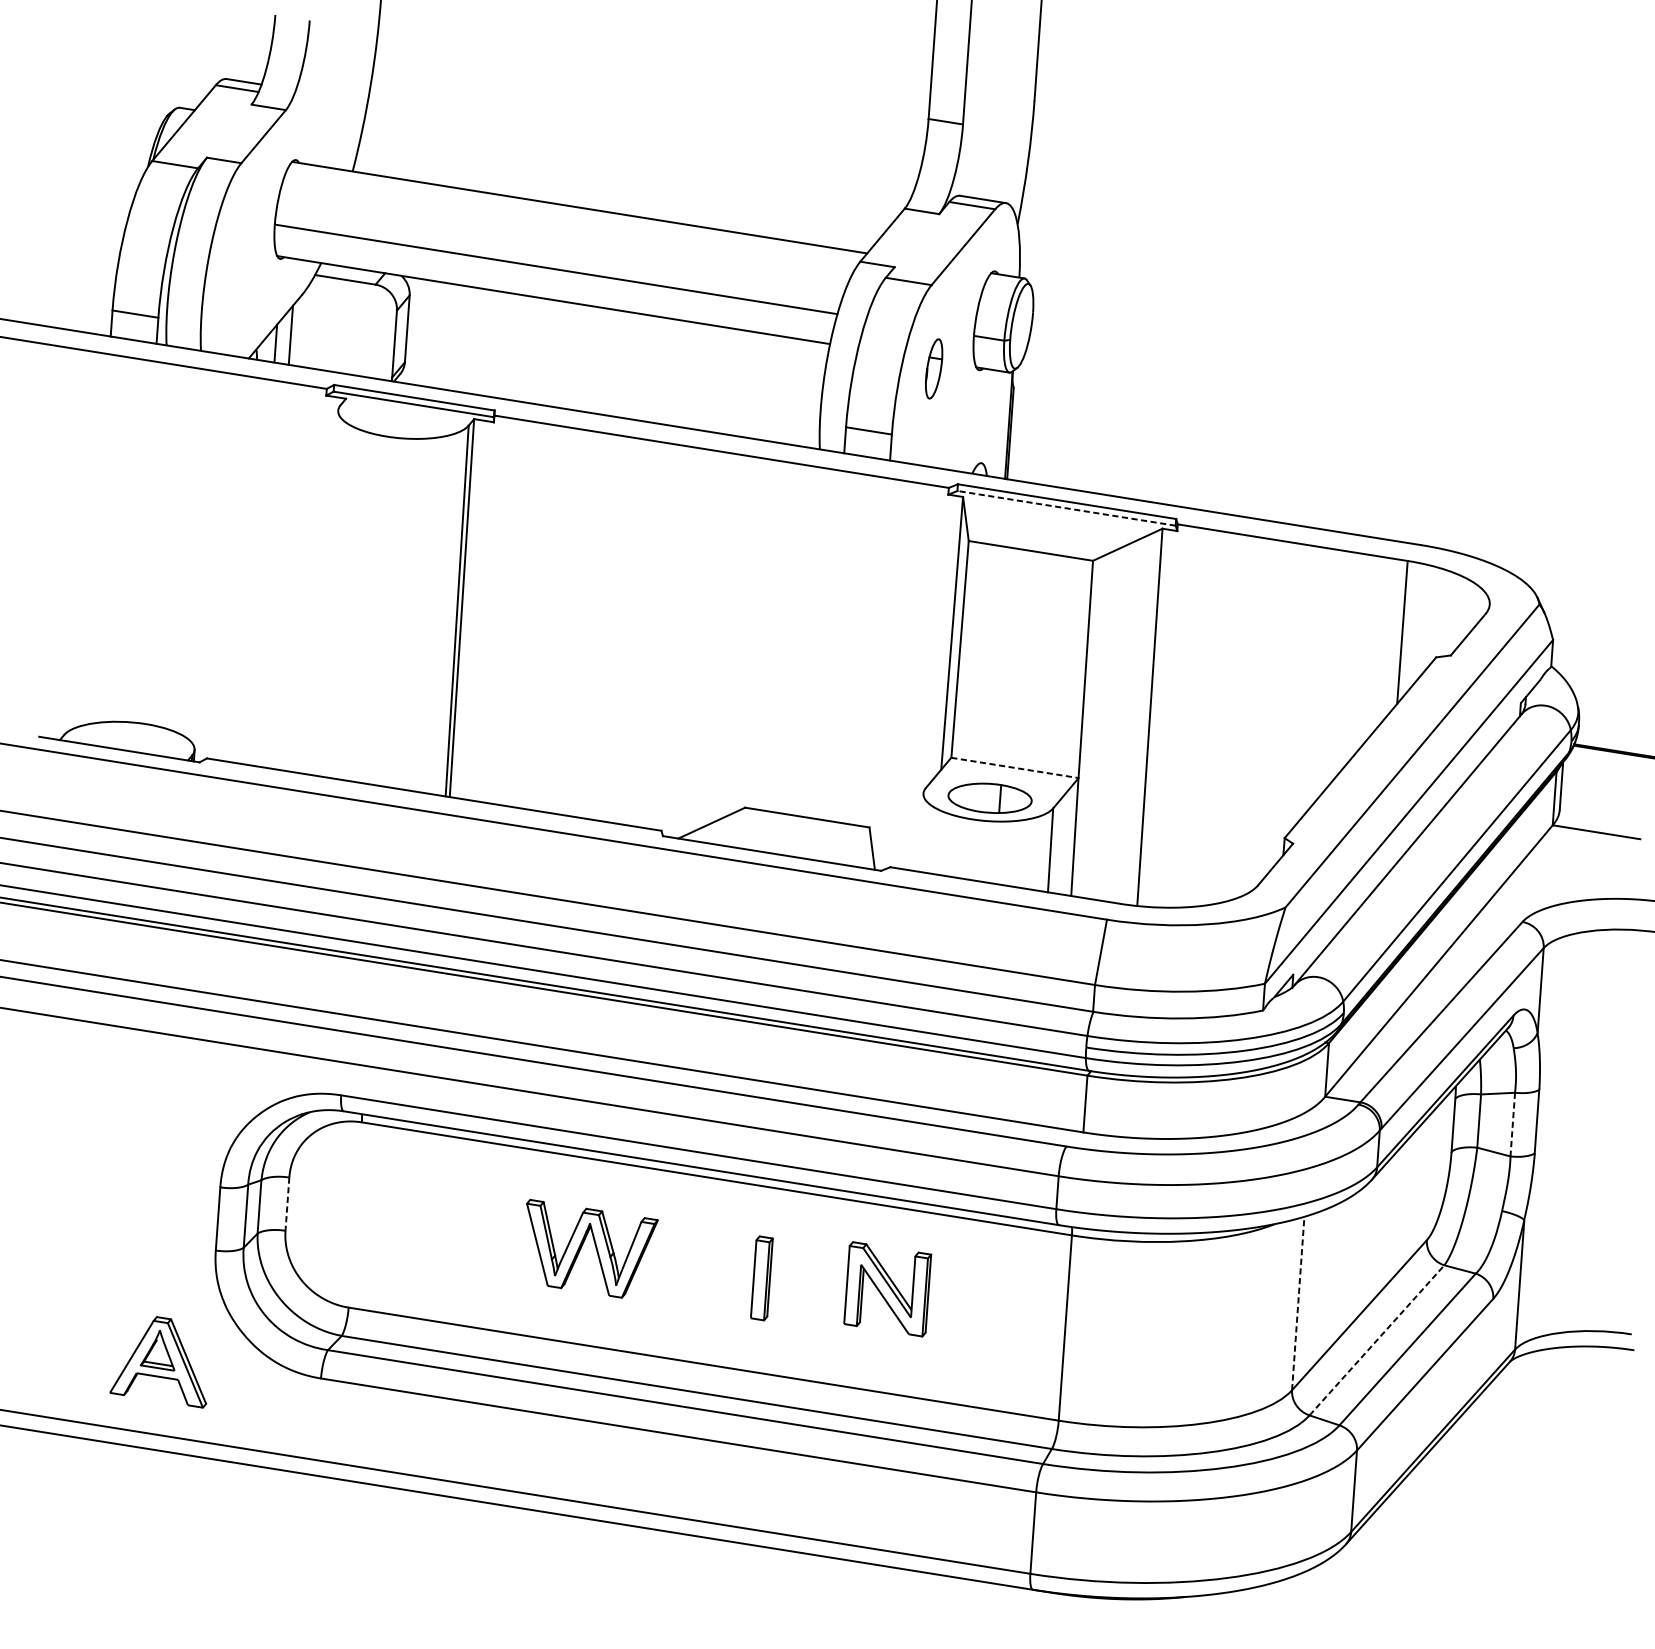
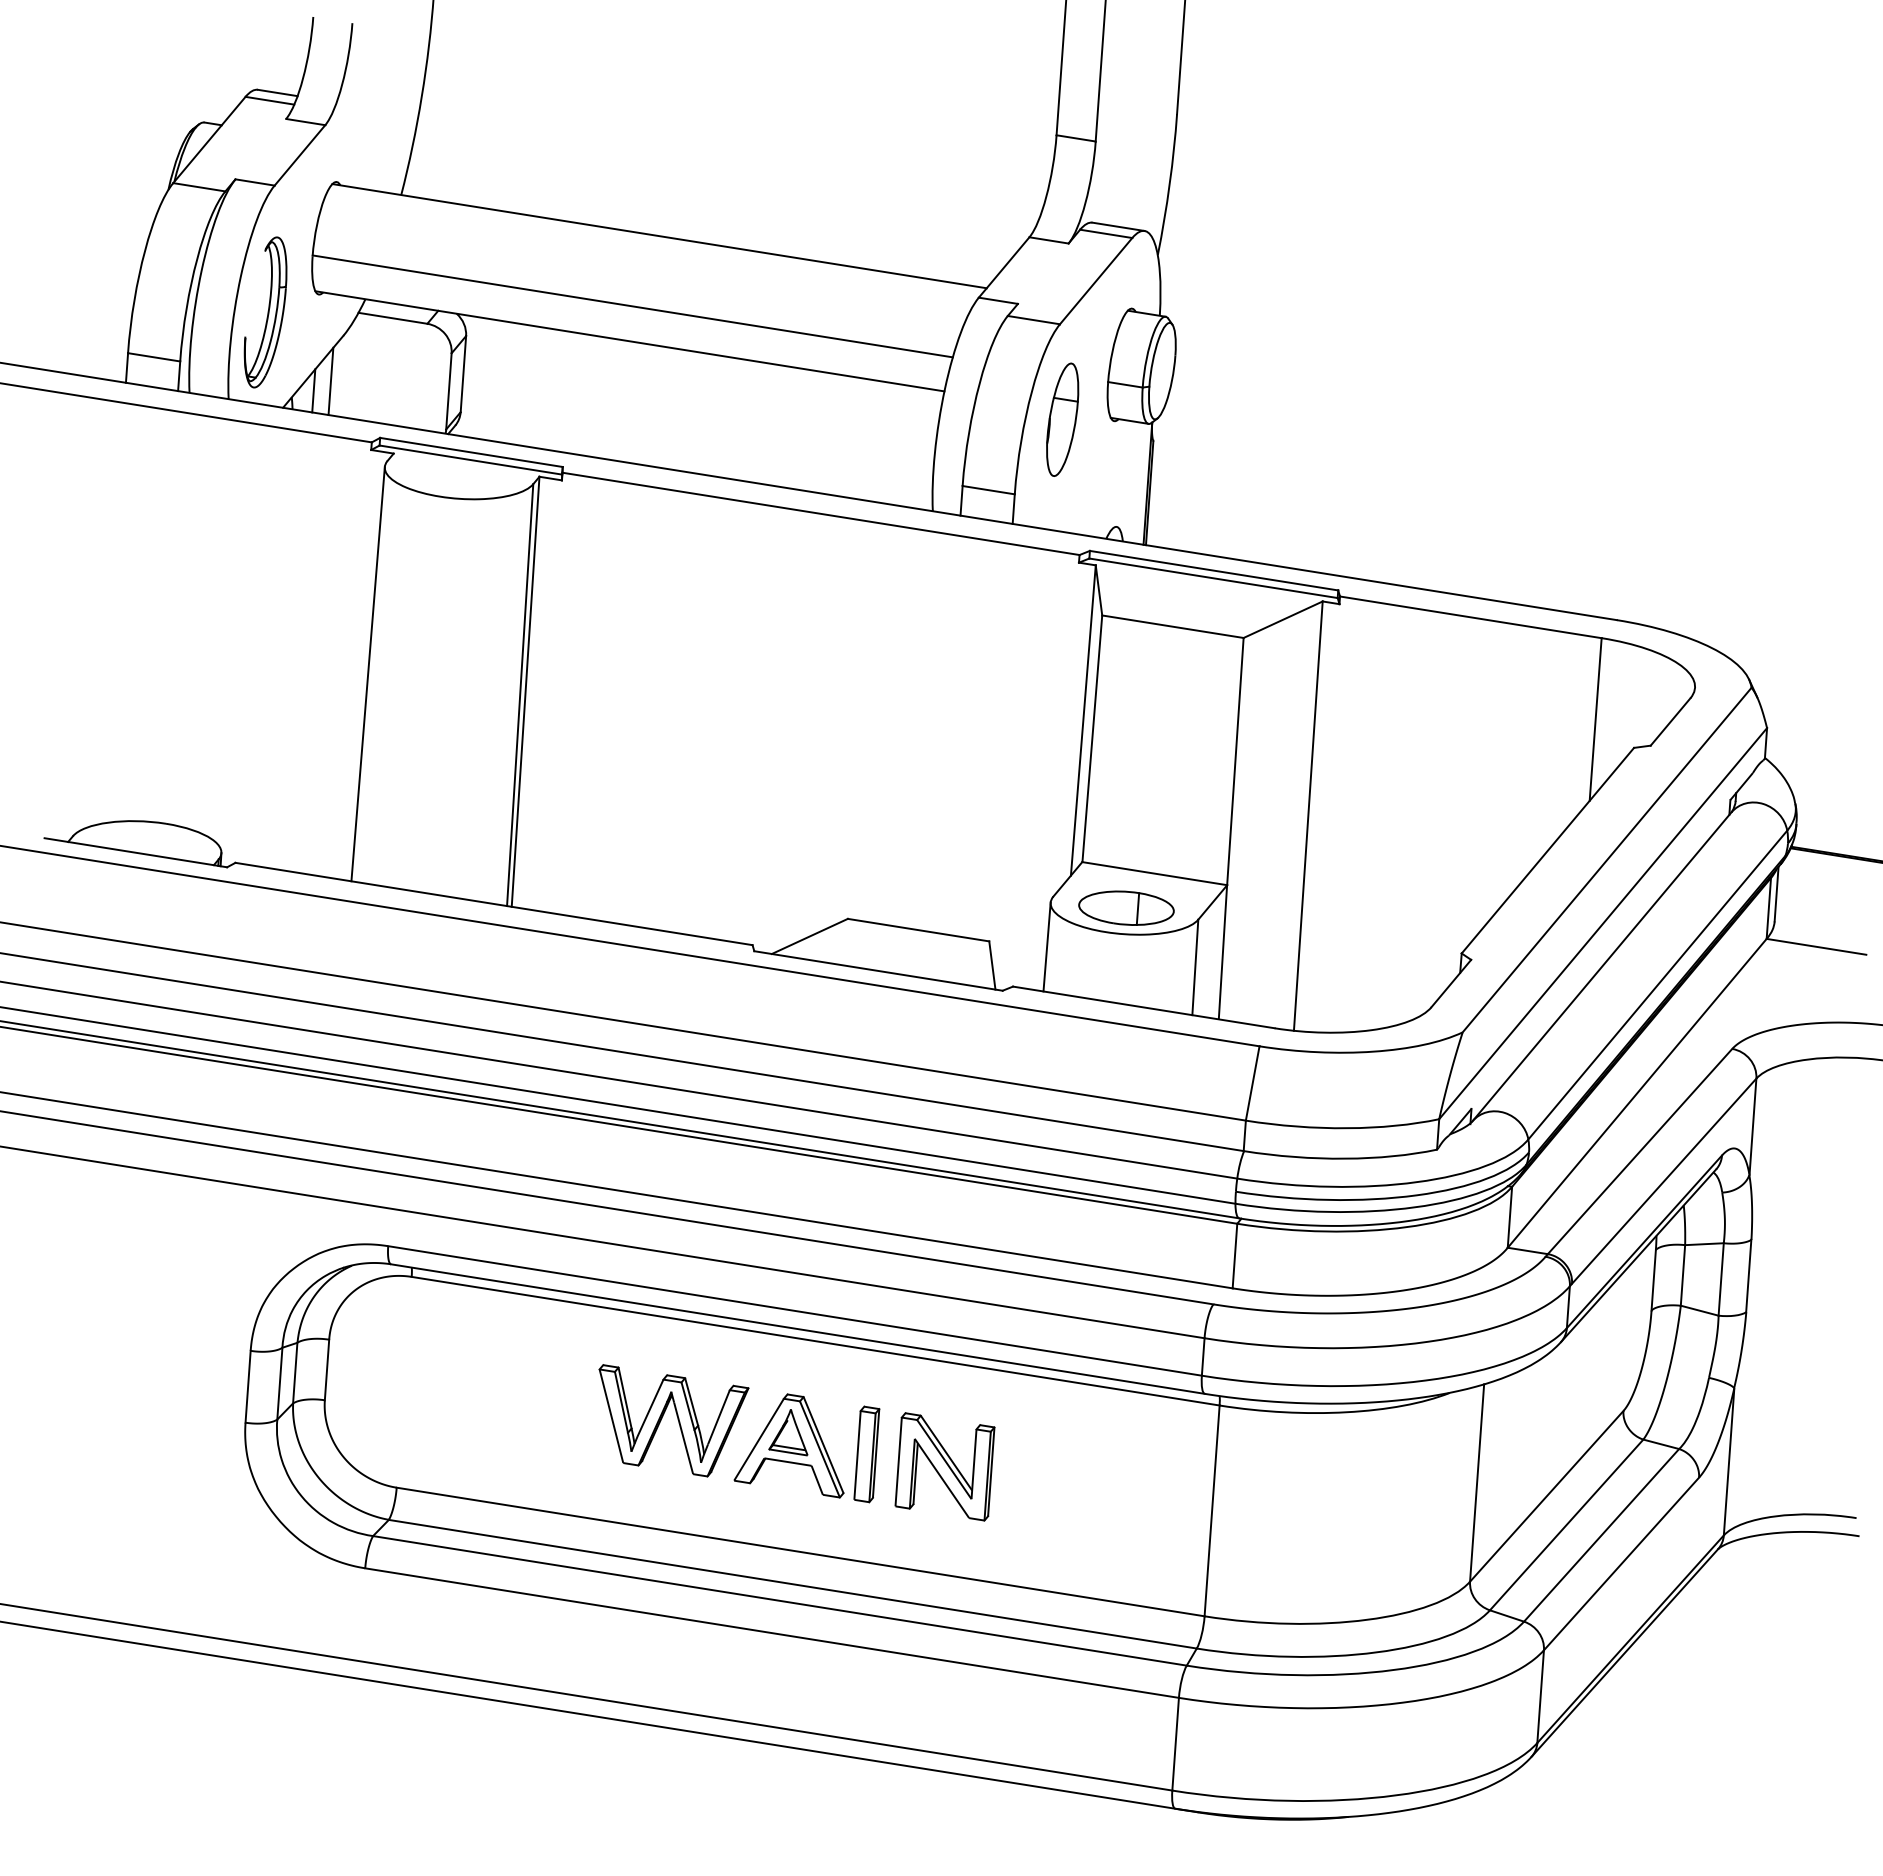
part: (233, 274) -> (265, 312), added
part: (933, 368) -> (1062, 419), size x1.67
line: (1066, 508) -> (1213, 578), dashed -> solid
line: (323, 592) -> (367, 674), added
line: (1015, 767) -> (1155, 873), dashed -> solid
line: (919, 831) -> (1046, 946), added
line: (1513, 1124) -> (1721, 1279), dashed -> solid
line: (287, 1204) -> (327, 1370), dashed -> solid
part: (887, 1288) -> (944, 1466), moved
line: (1298, 1303) -> (1477, 1482), dashed -> solid
line: (1376, 1339) -> (1566, 1524), dashed -> solid
part: (157, 1361) -> (788, 1445), moved

